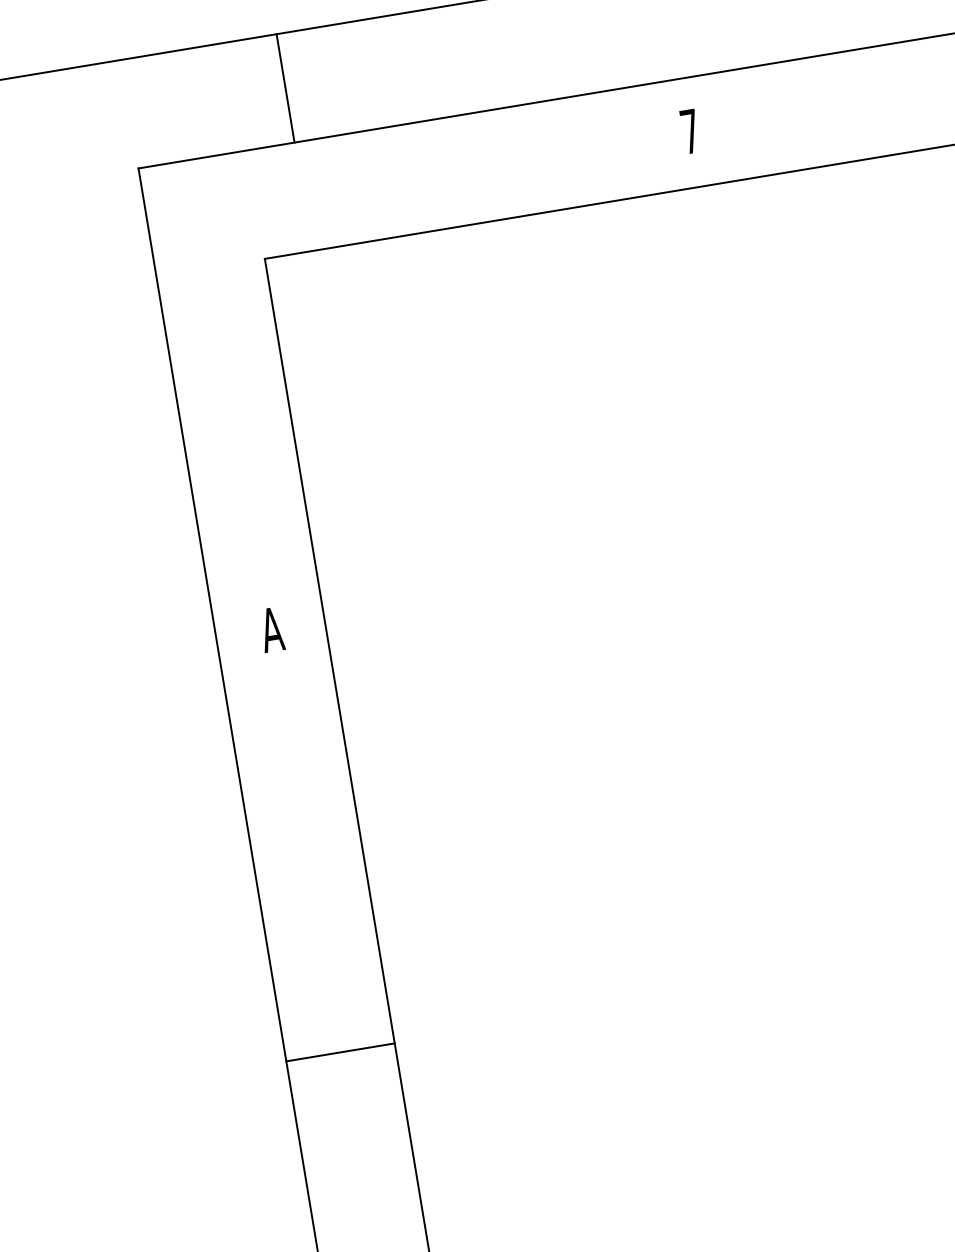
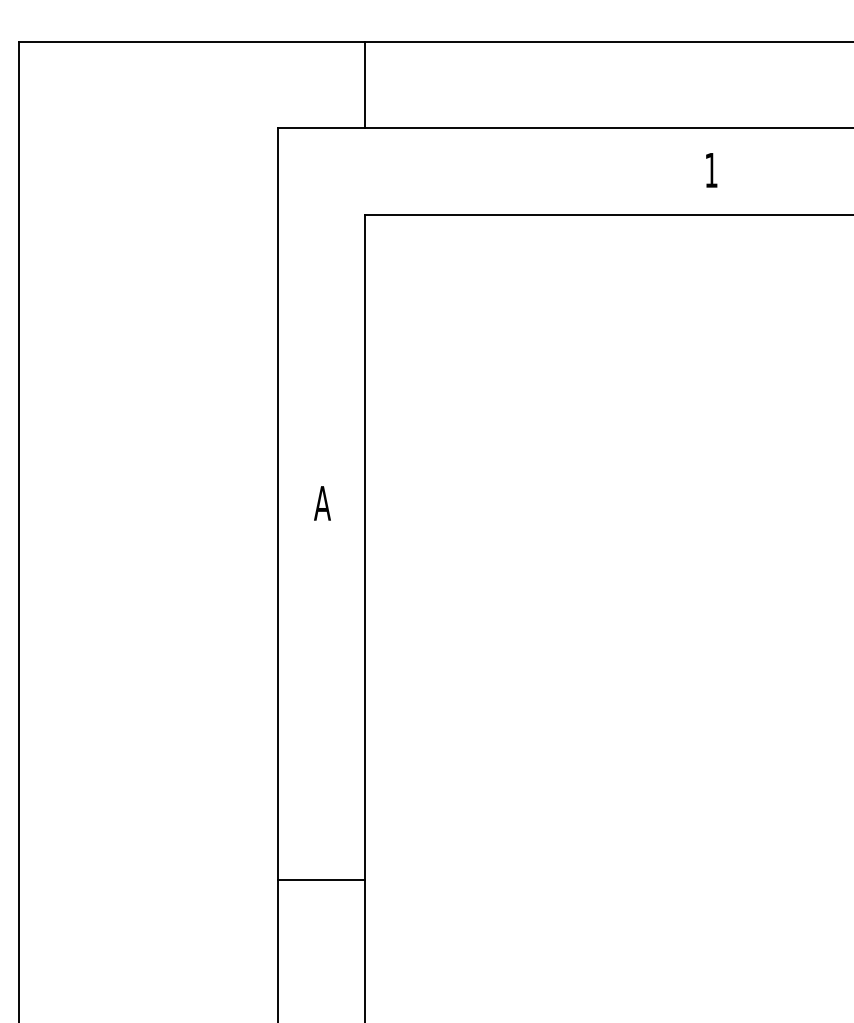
line: (285, 88) -> (364, 84), moved
text: (690, 131) -> (711, 170), 7 -> 1
line: (340, 1052) -> (321, 880), moved

